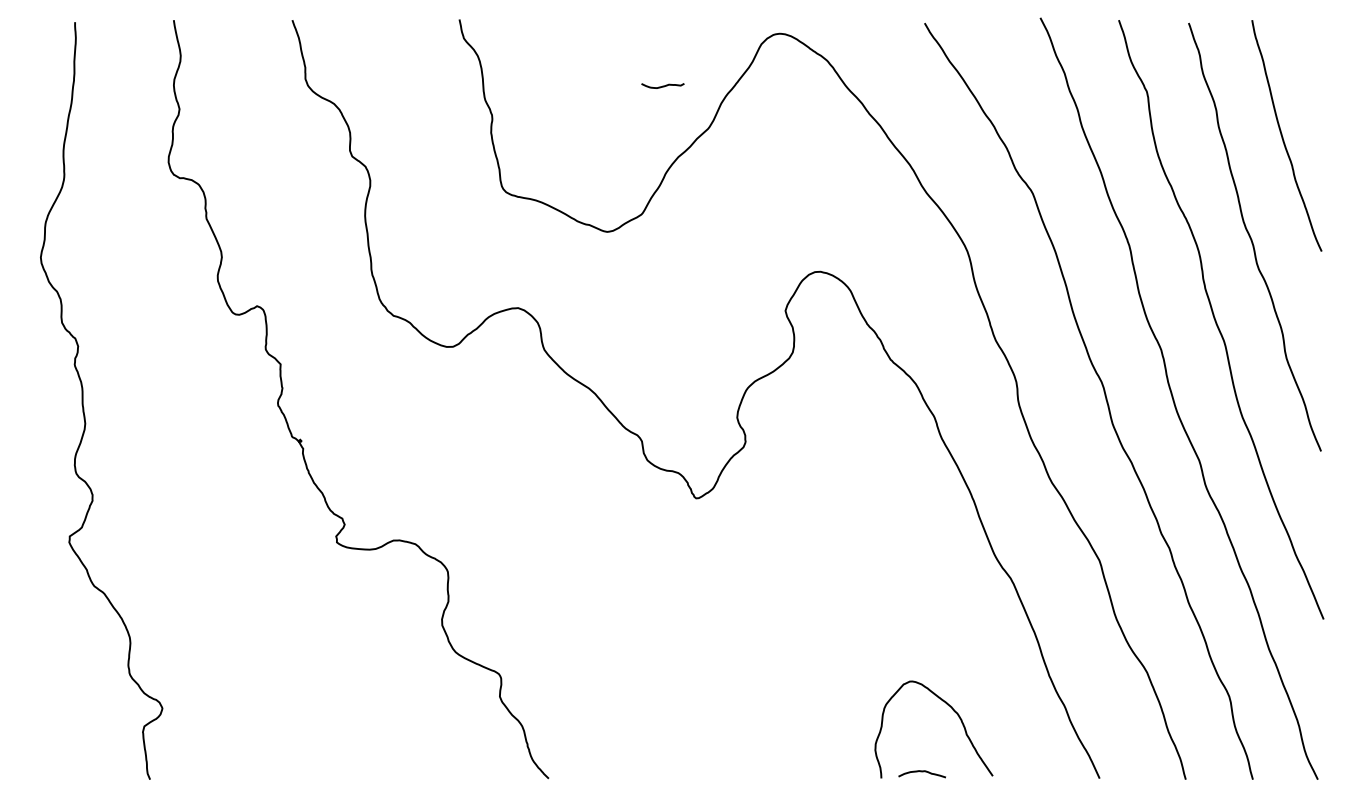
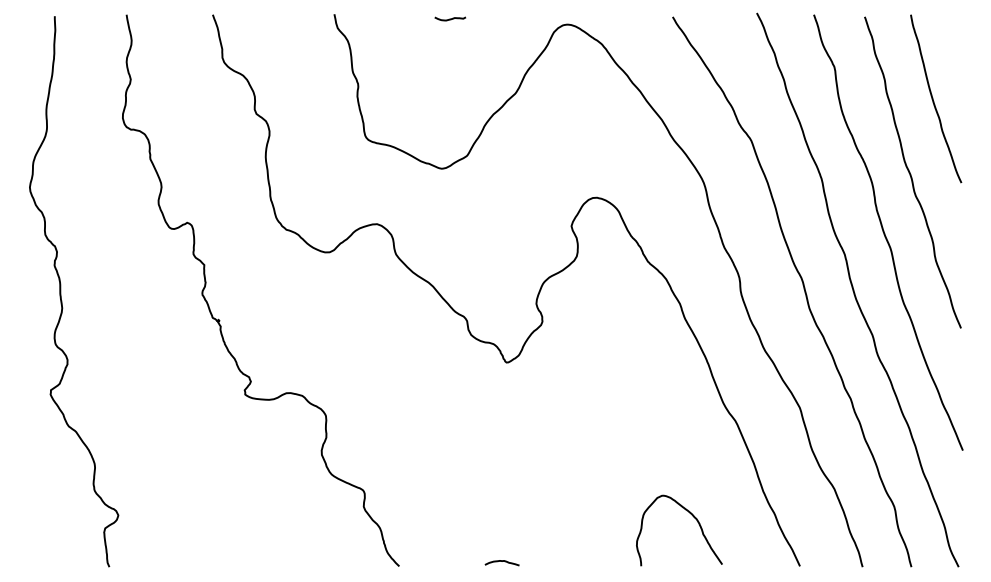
curve: (662, 85) -> (450, 18), moved
curve: (921, 772) -> (501, 561), moved

